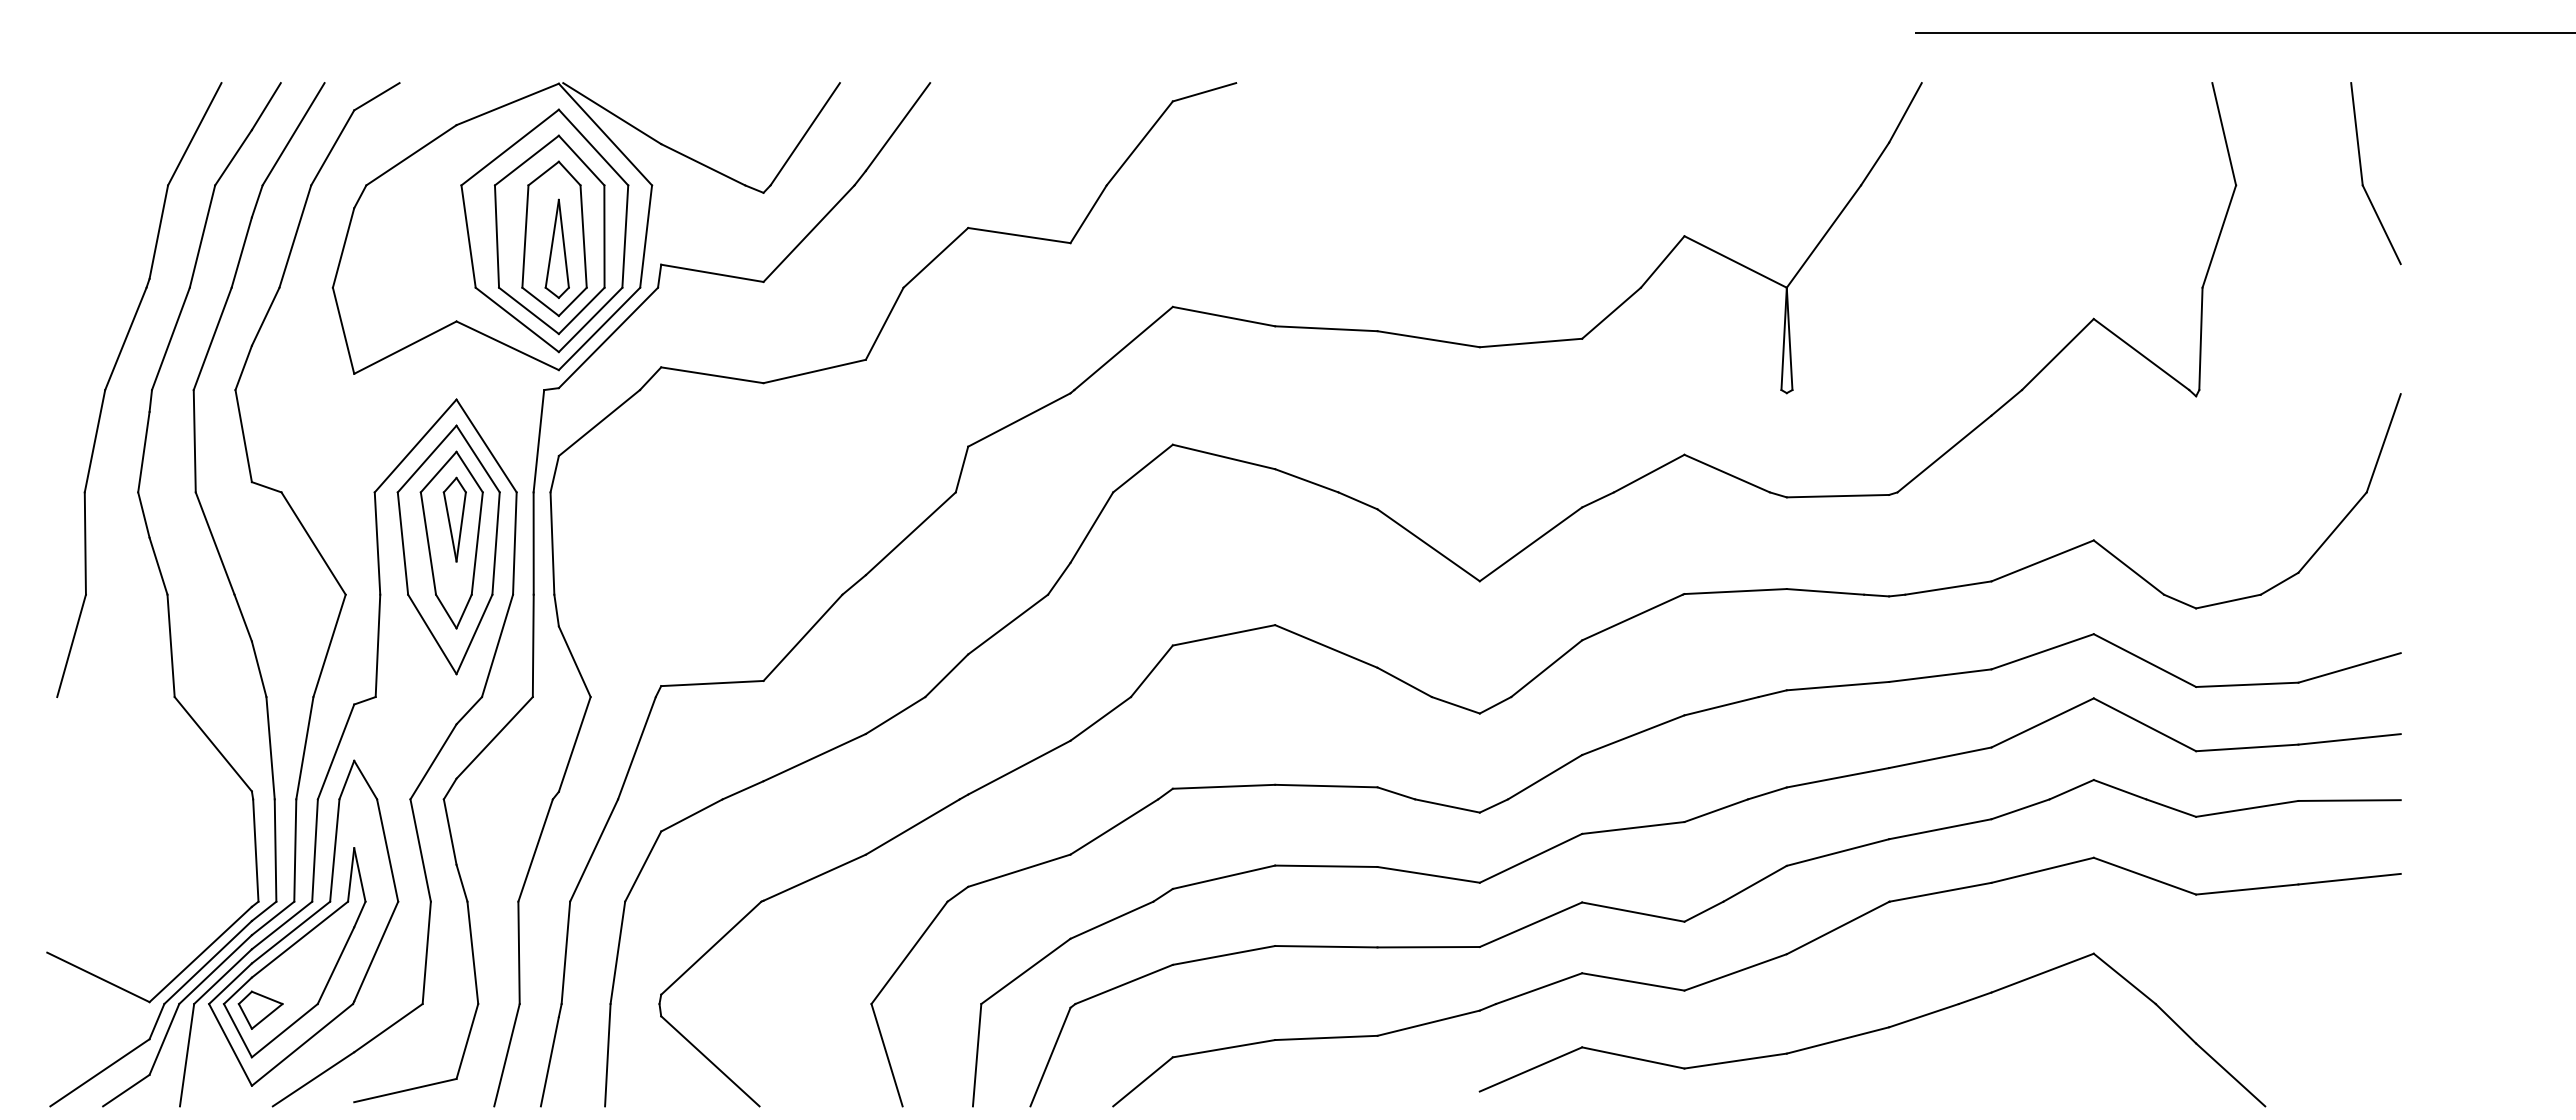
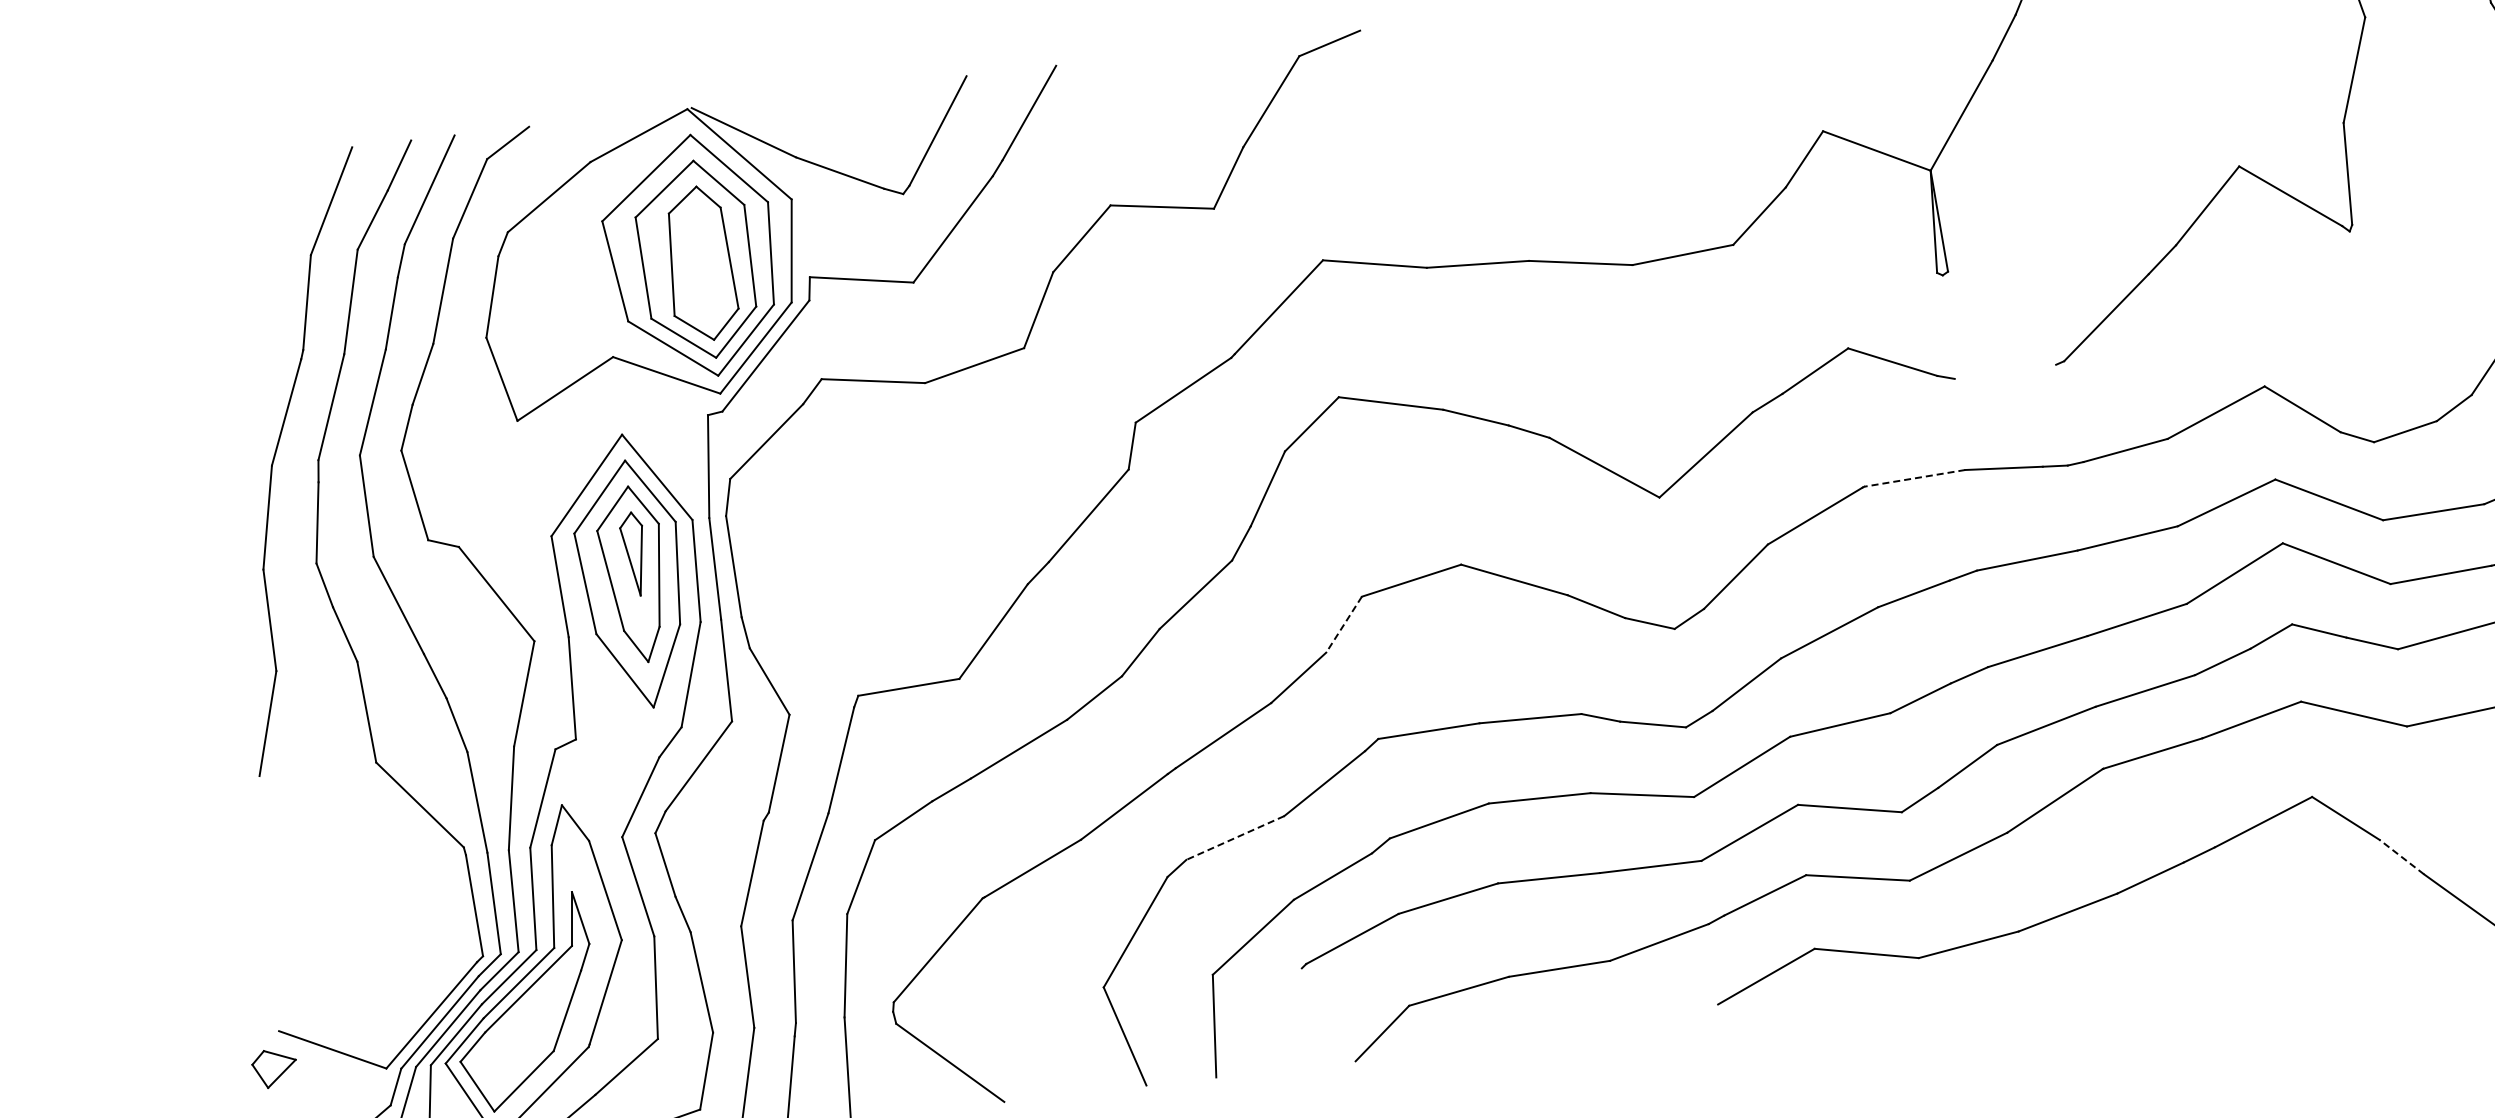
part: (556, 248) -> (704, 273), removed
line: (1837, 495) -> (2004, 371), removed
line: (1735, 591) -> (1914, 478), solid -> dashed
line: (1151, 671) -> (1343, 624), solid -> dashed
line: (1019, 870) -> (1235, 837), solid -> dashed
part: (260, 1009) -> (274, 1067), moved
line: (2175, 1023) -> (2401, 856), solid -> dashed
line: (1050, 1056) -> (1287, 1018), removed

